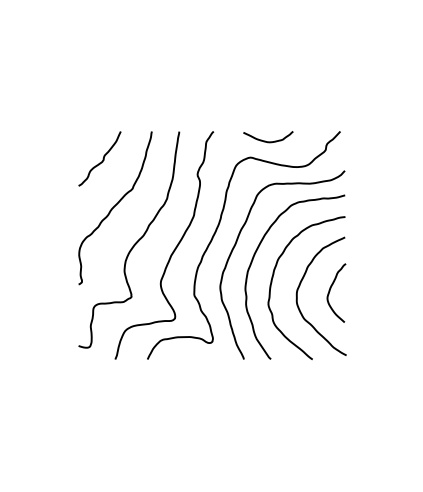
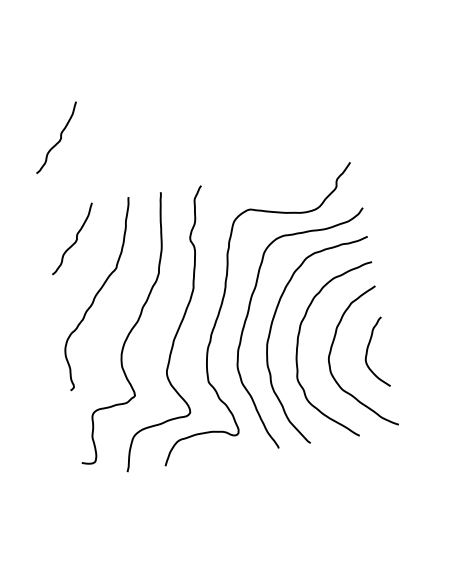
curve: (102, 72) -> (59, 136), added
curve: (268, 141) -> (267, 187), removed

